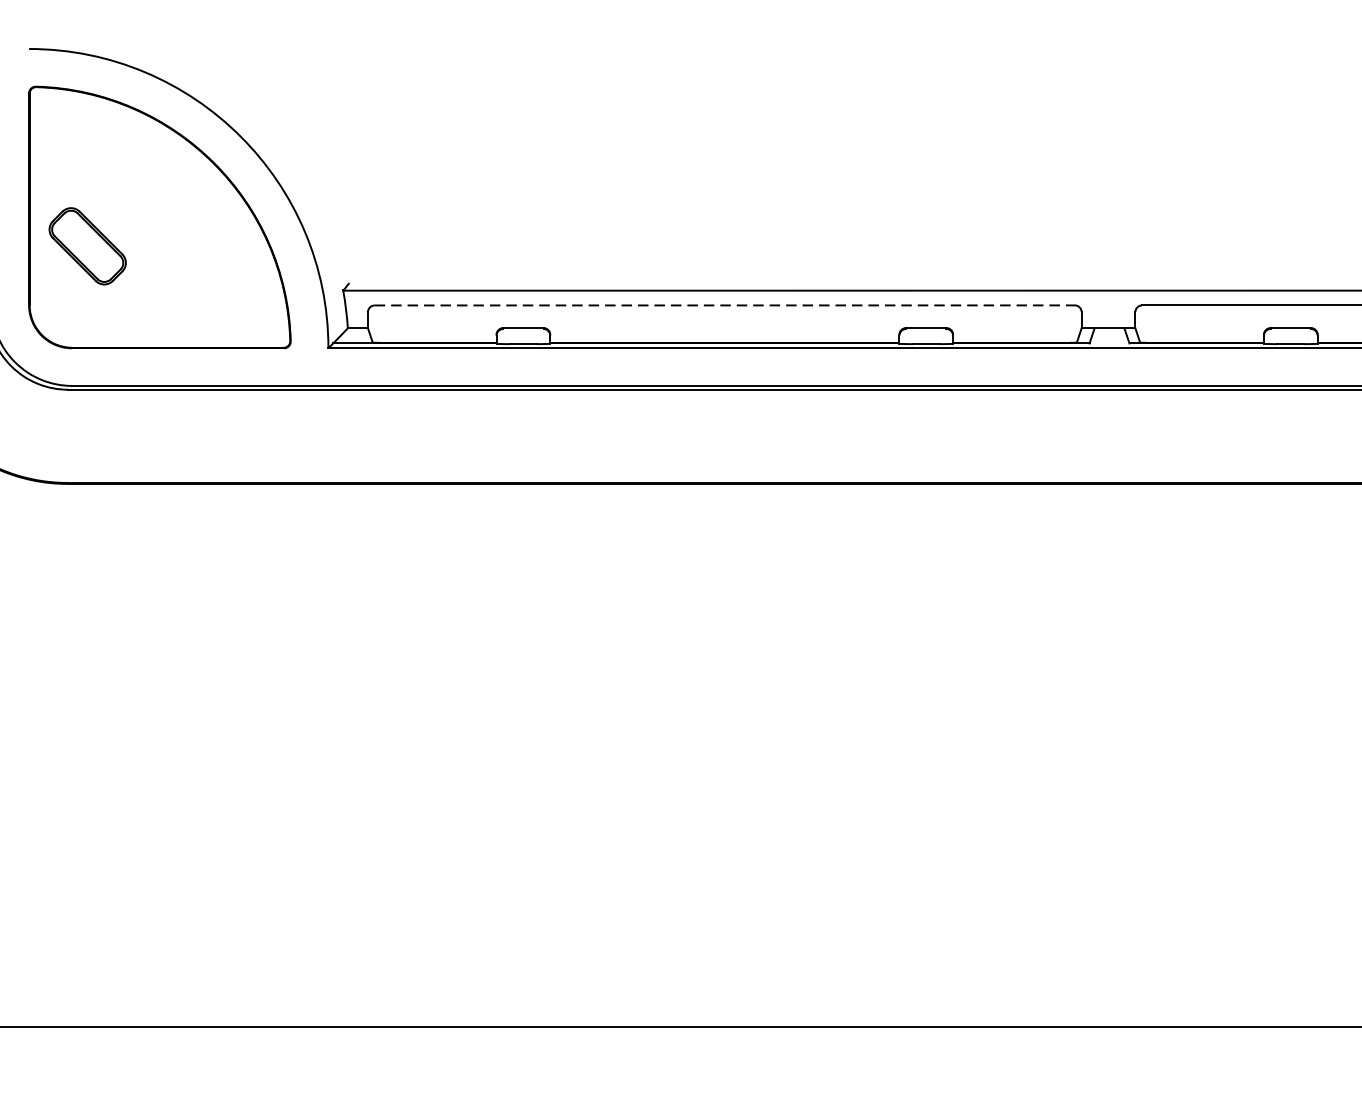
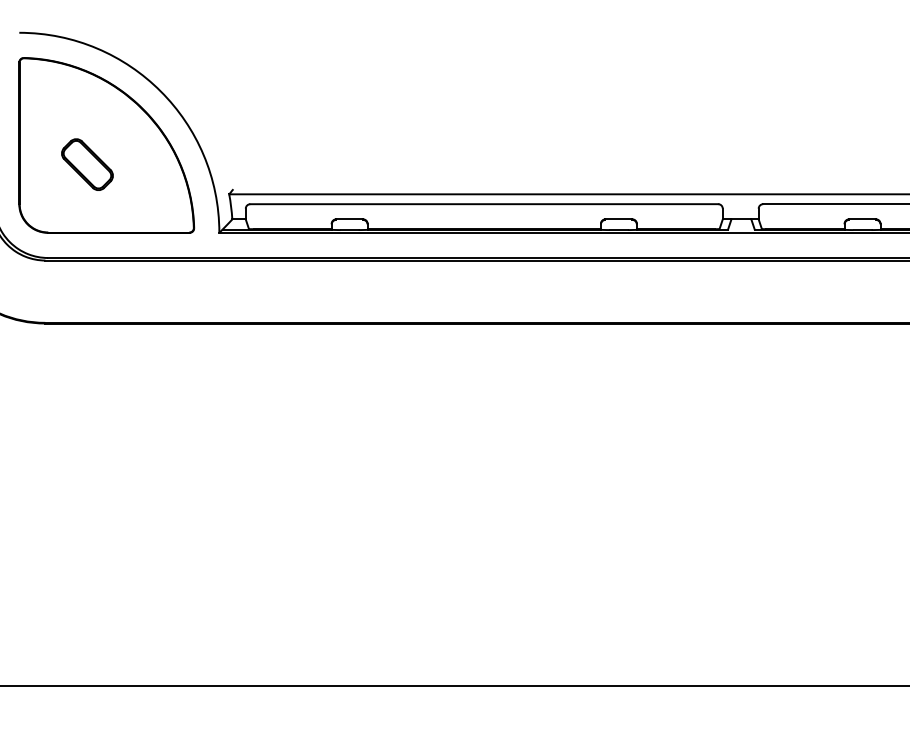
part: (87, 246) -> (87, 164), moved
line: (725, 305) -> (484, 204), dashed -> solid

